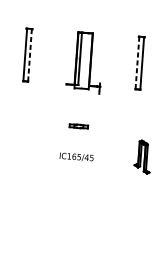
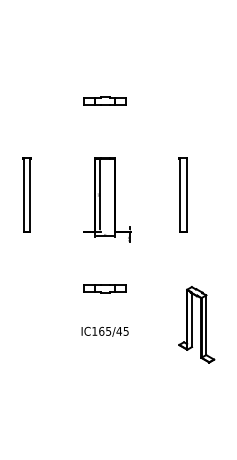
line: (30, 55) -> (30, 195), dashed -> solid
line: (137, 63) -> (180, 195), dashed -> solid
part: (78, 126) -> (104, 288), size x1.67
part: (142, 156) -> (196, 324), size x1.67

